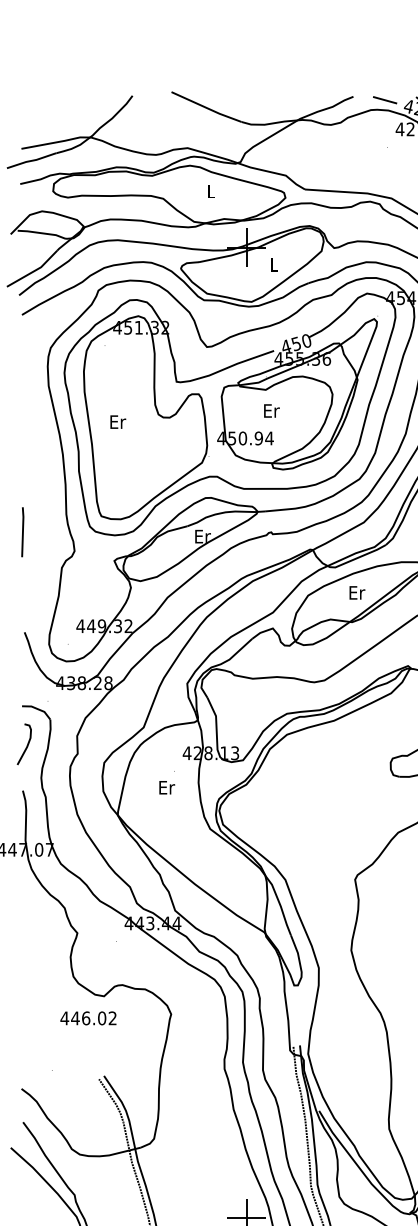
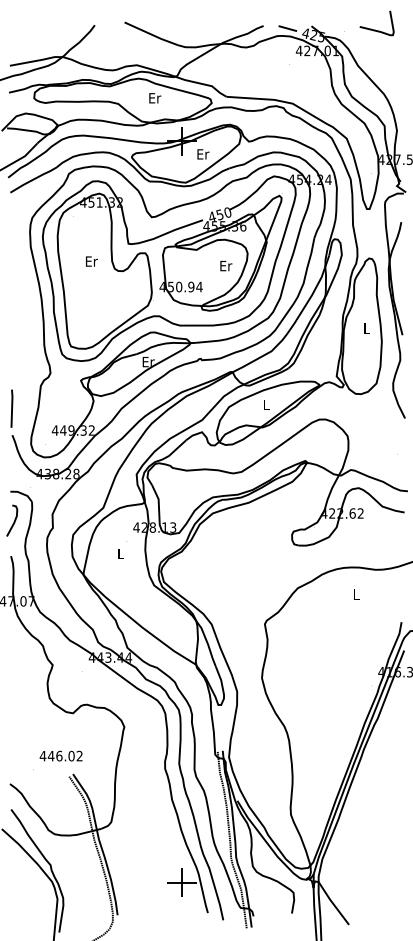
text: (211, 191) -> (155, 98), L -> Er
text: (274, 264) -> (203, 154), L -> Er
text: (272, 411) -> (226, 266), moved
text: (117, 422) -> (91, 261), moved
line: (22, 531) -> (11, 408), moved
text: (357, 592) -> (266, 404), Er -> L
text: (167, 787) -> (121, 553), Er -> L
text: (87, 1017) -> (60, 755), moved

